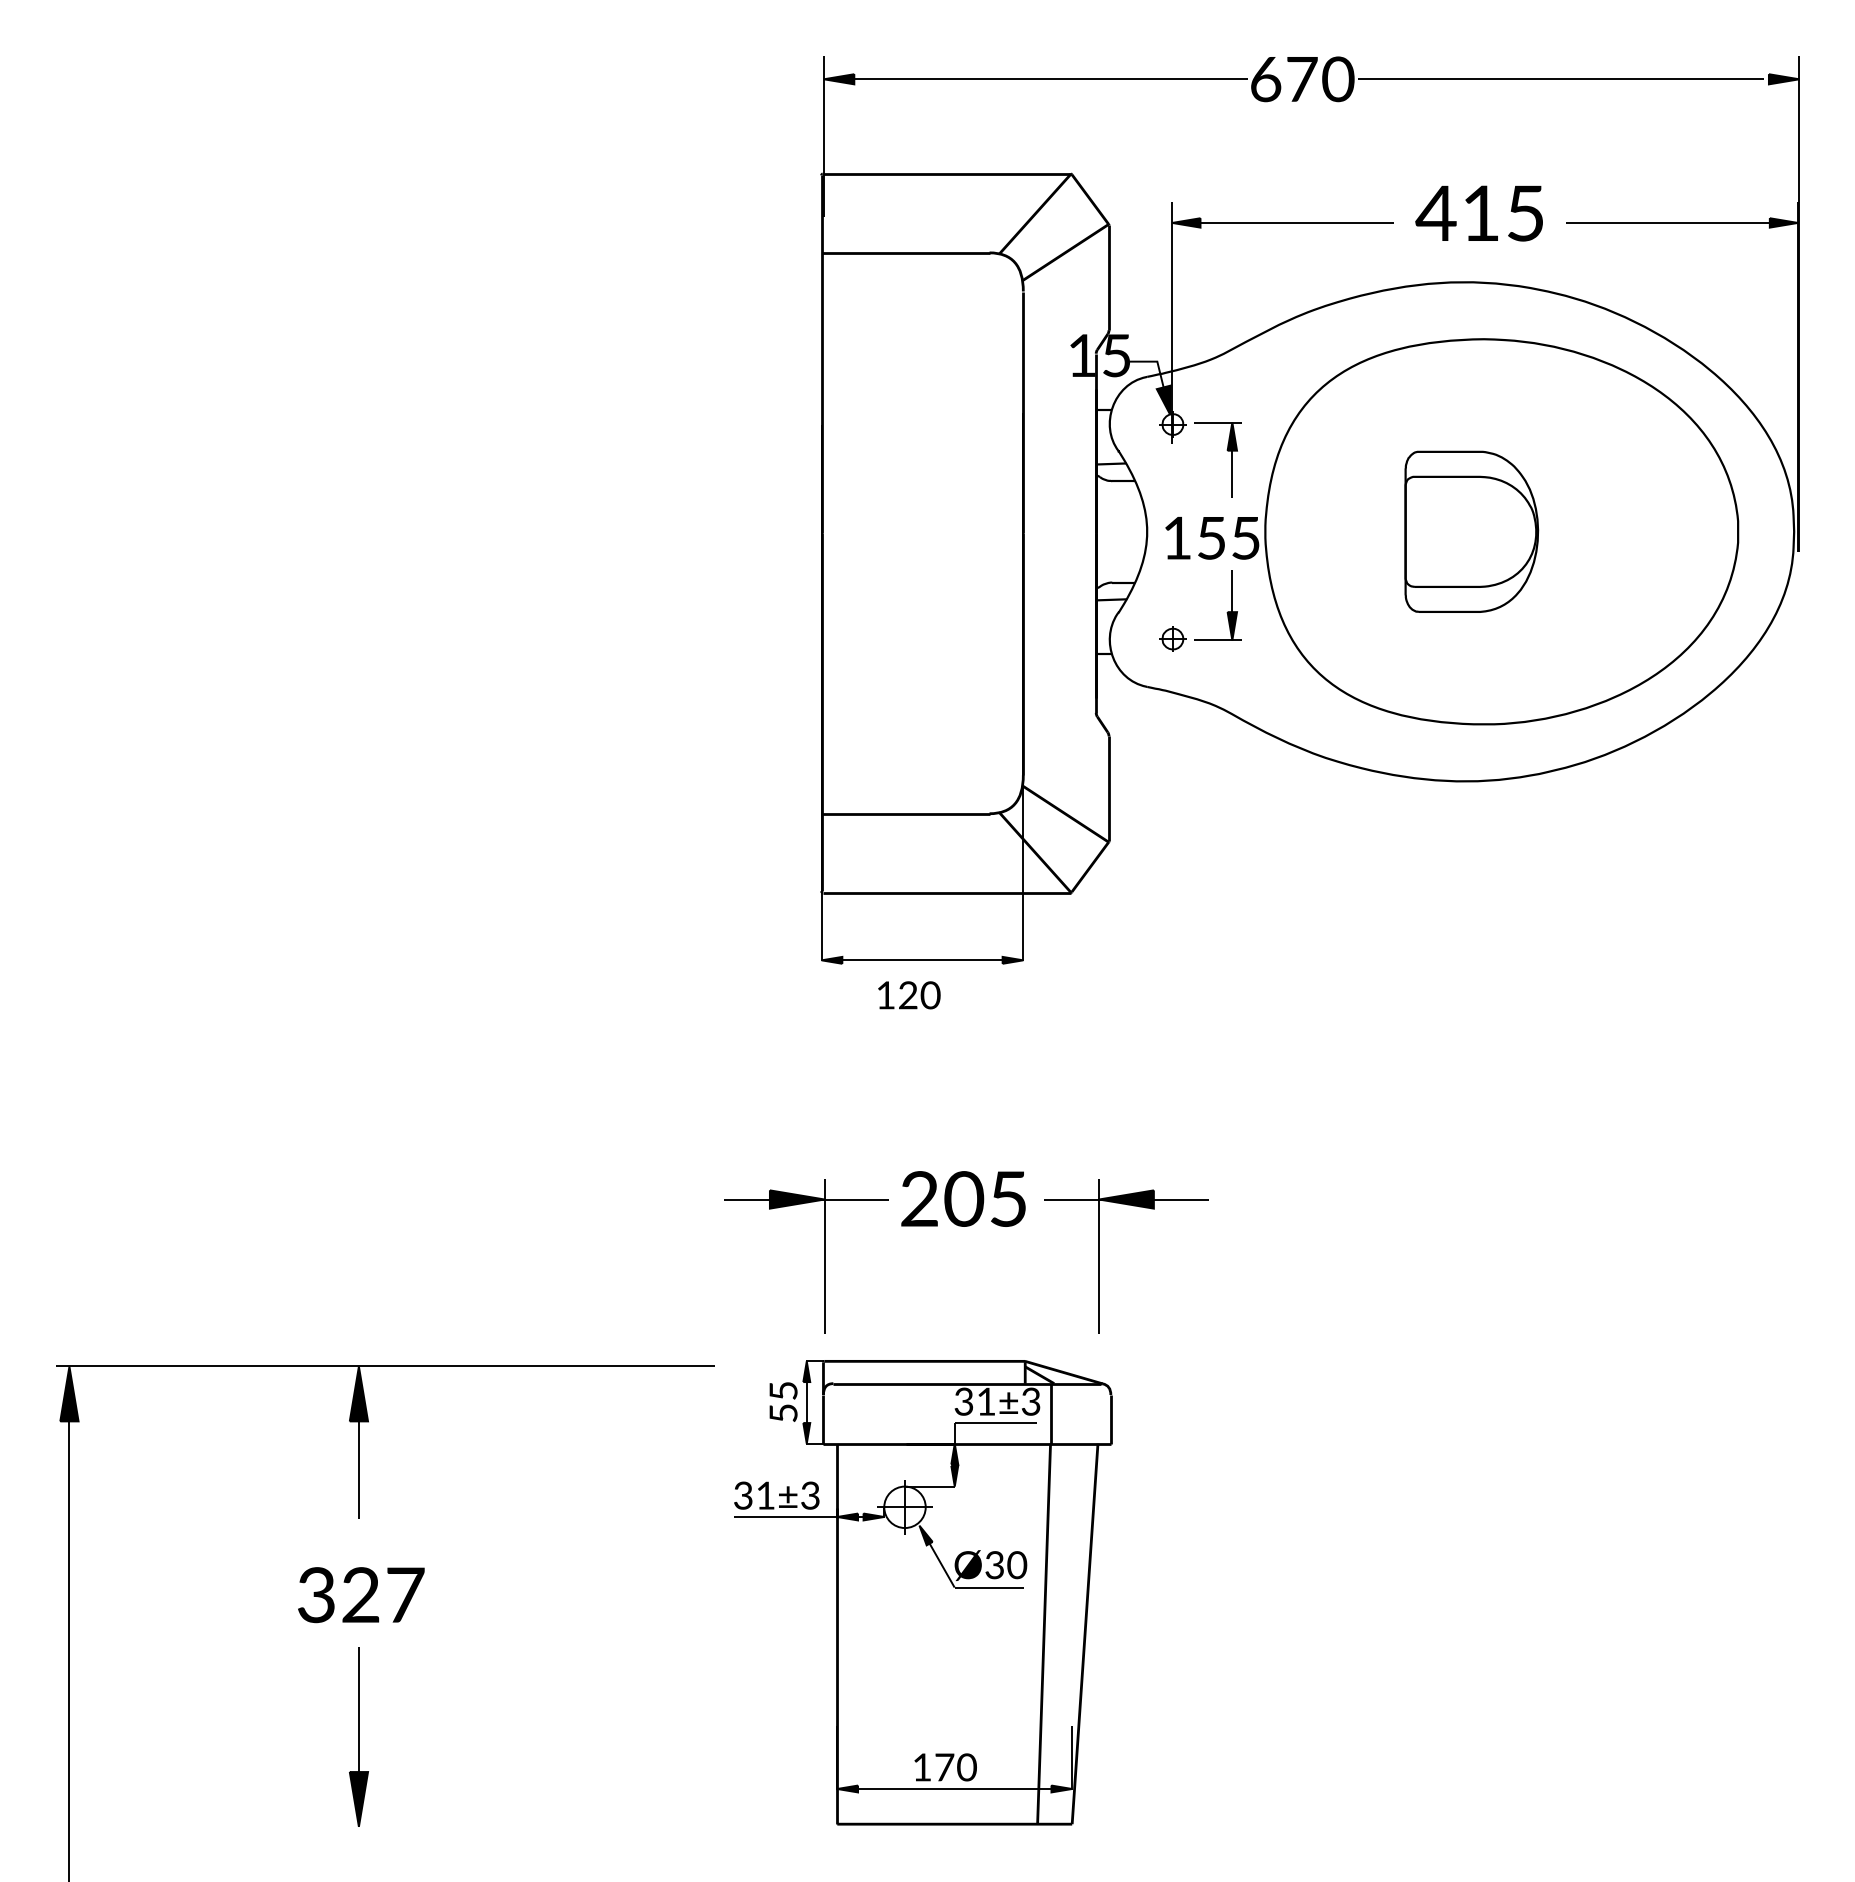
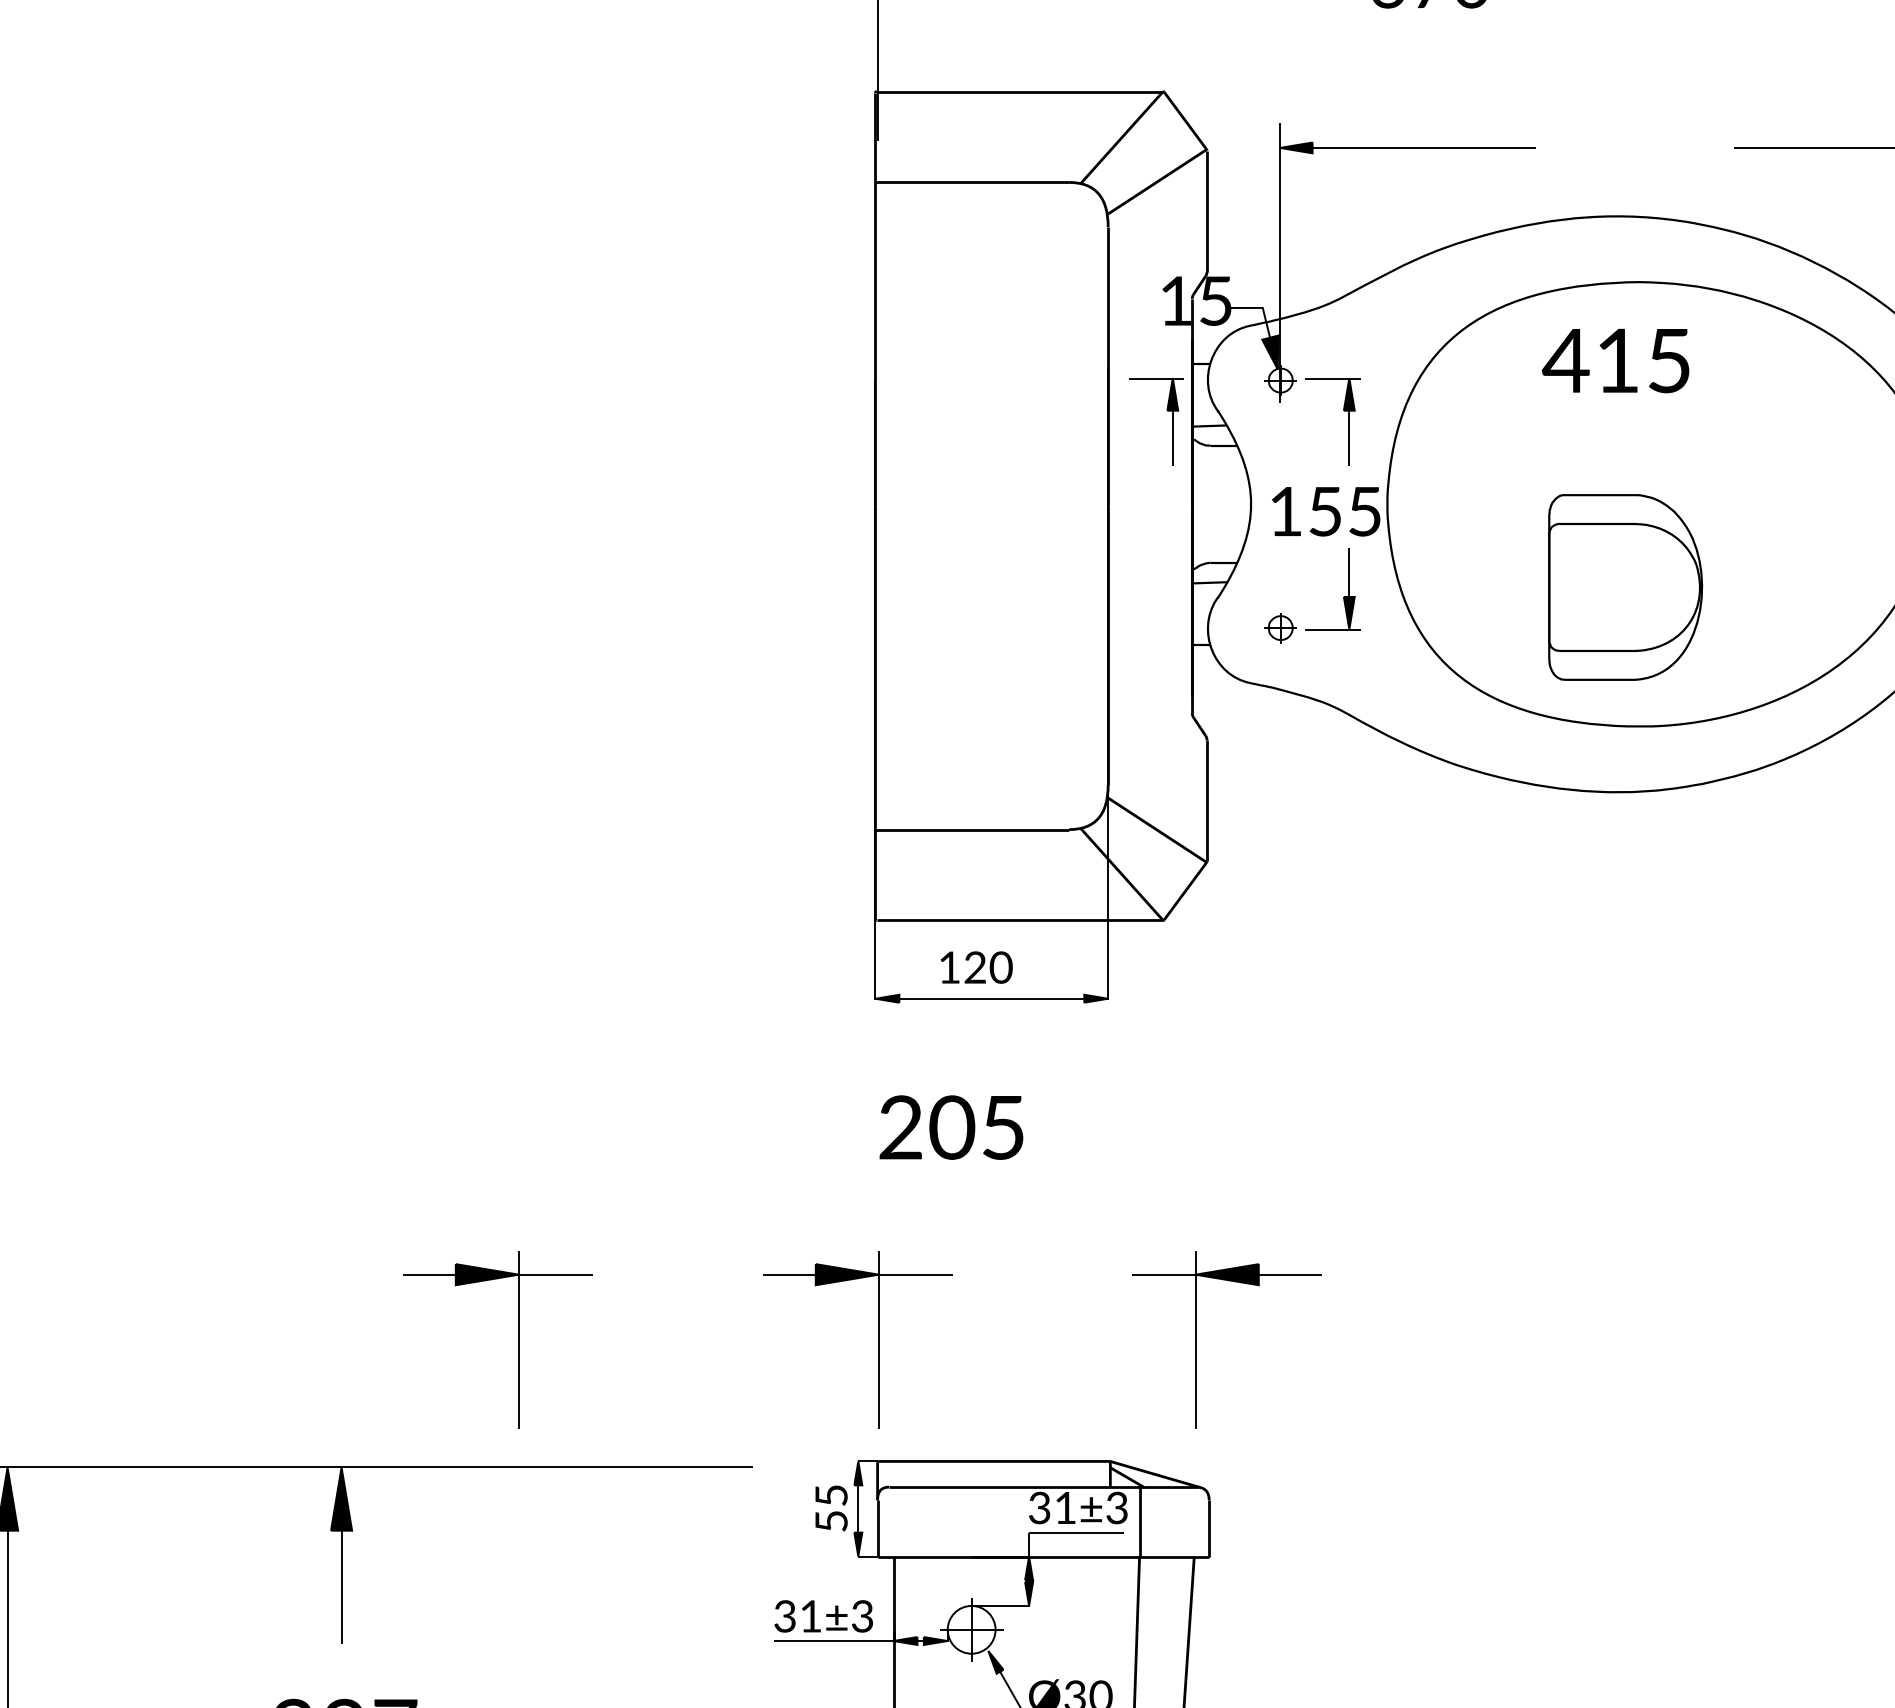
text: (1478, 213) -> (1614, 360), moved
part: (1073, 450) -> (1166, 410), added
part: (1471, 531) -> (1625, 587), moved
text: (909, 995) -> (976, 967), moved
text: (963, 1198) -> (951, 1127), moved
part: (512, 1256) -> (518, 1340), added

